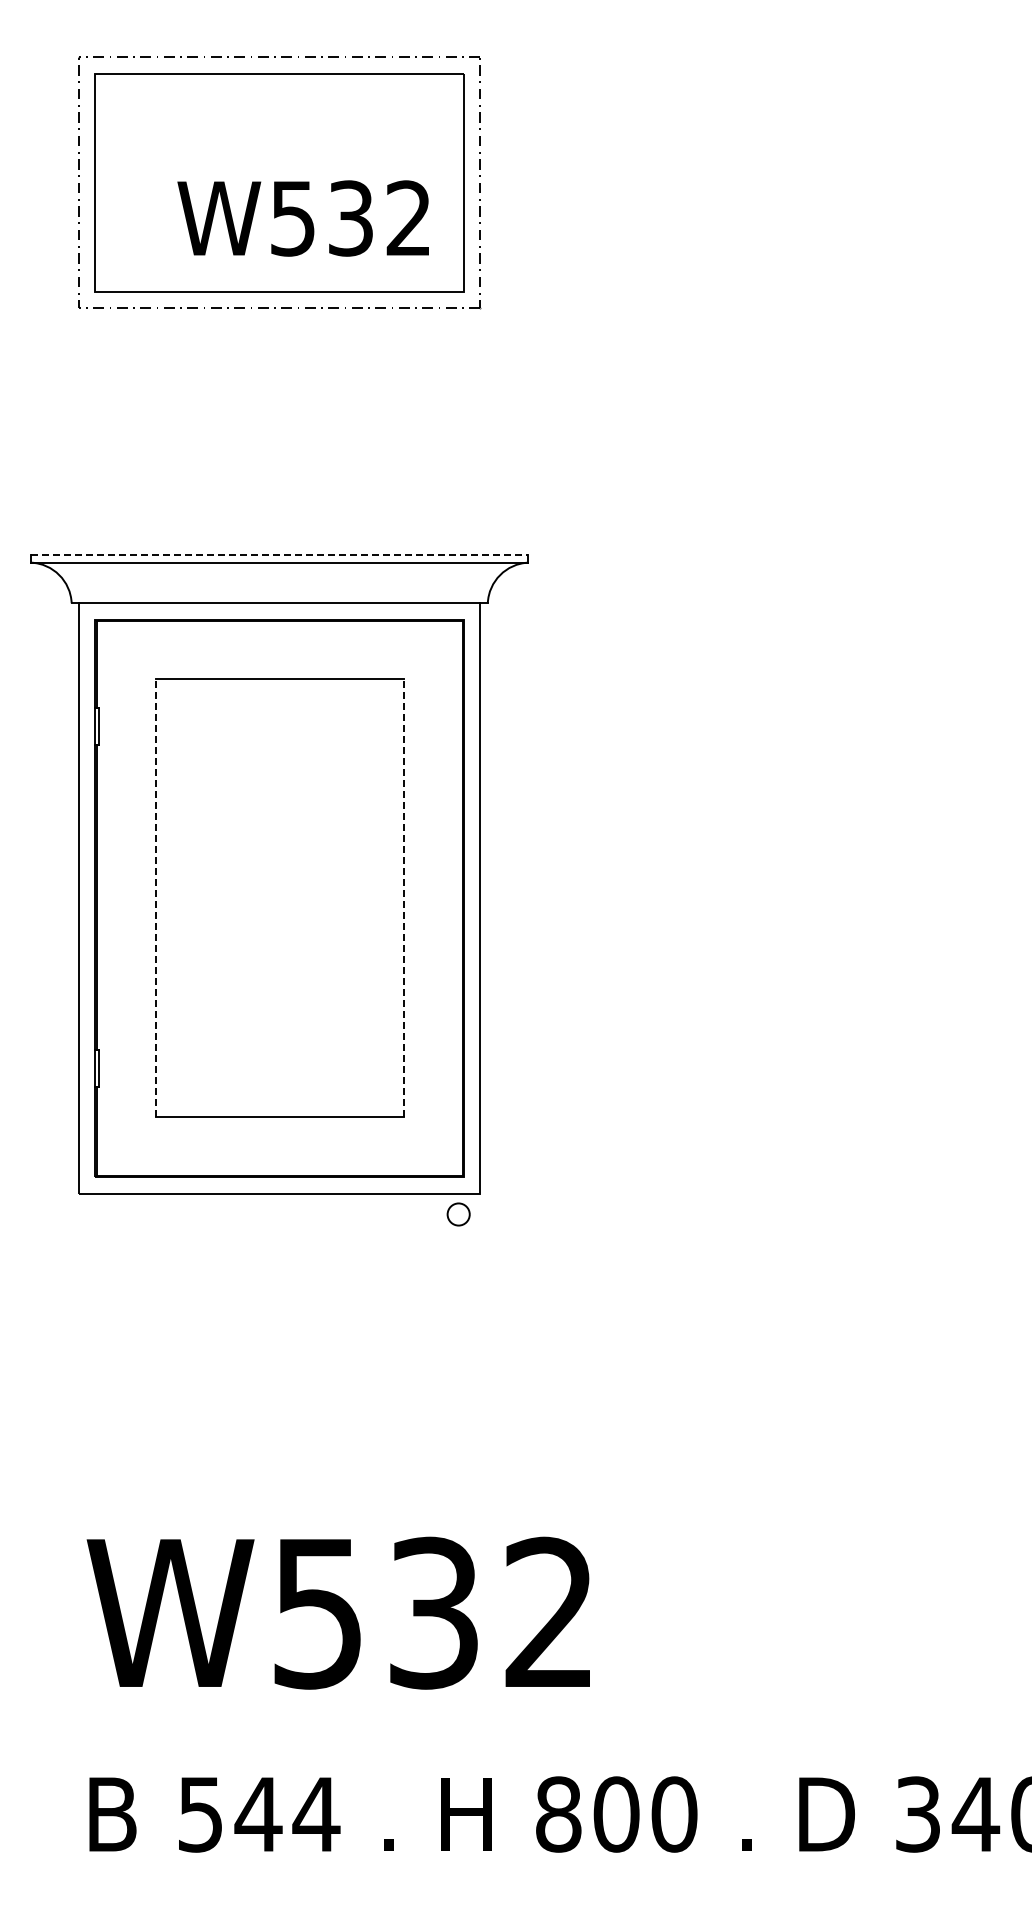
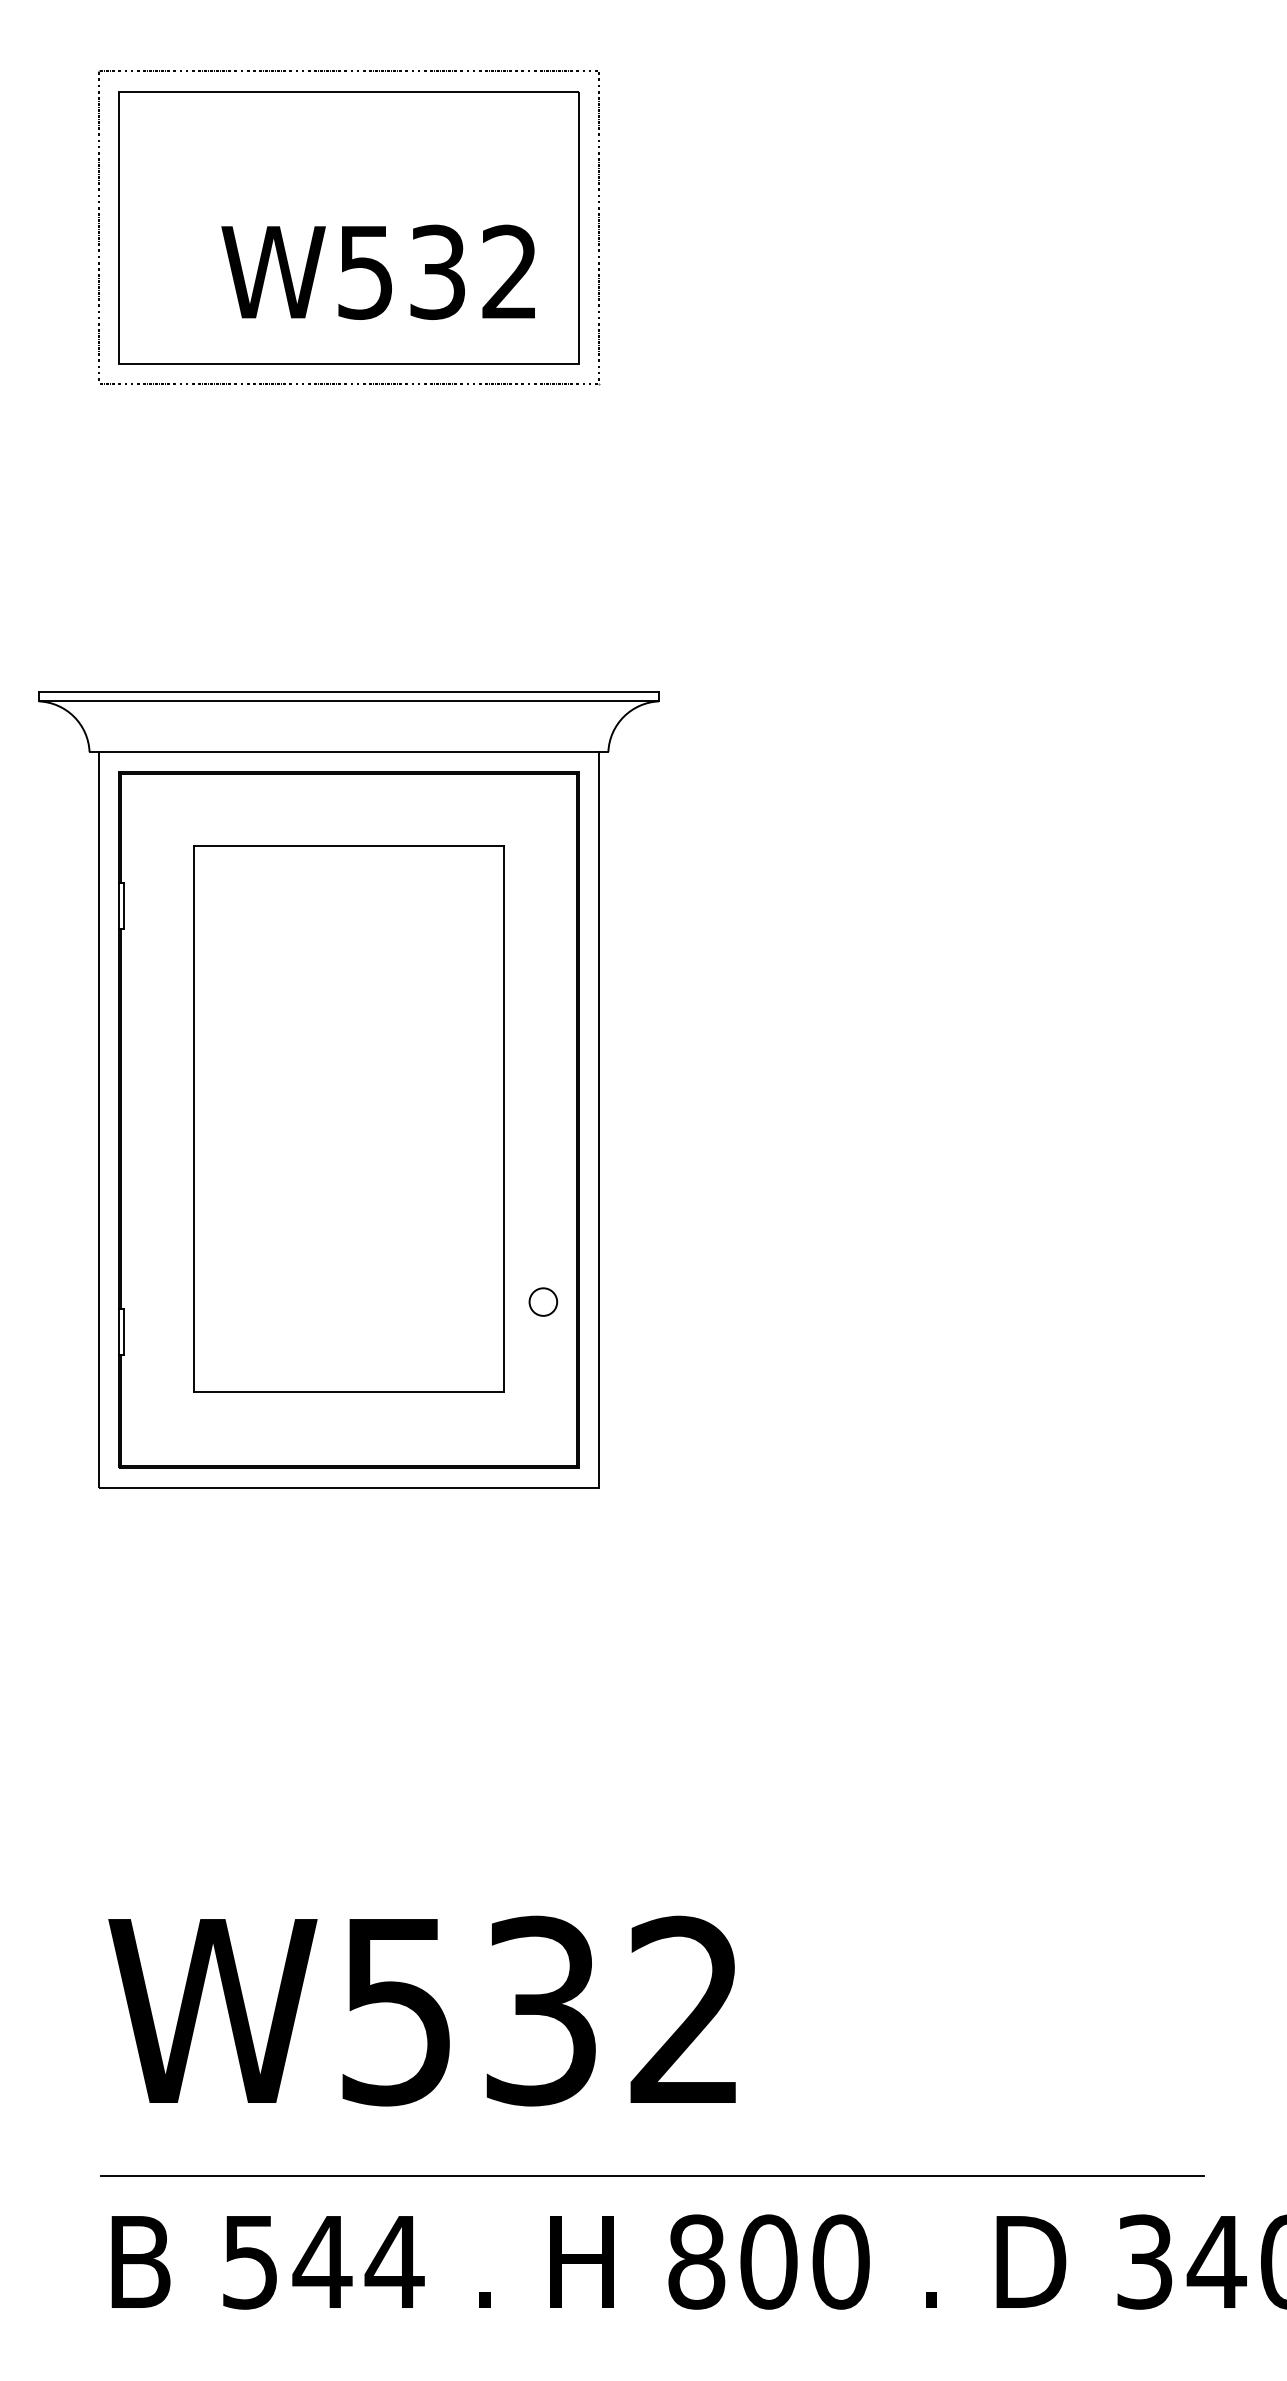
line: (279, 555) -> (348, 692), dashed -> solid
line: (155, 897) -> (194, 1118), dashed -> solid
line: (403, 897) -> (503, 1118), dashed -> solid
circle: (458, 1214) -> (543, 1302), moved
line: (522, 1745) -> (651, 2176), added

